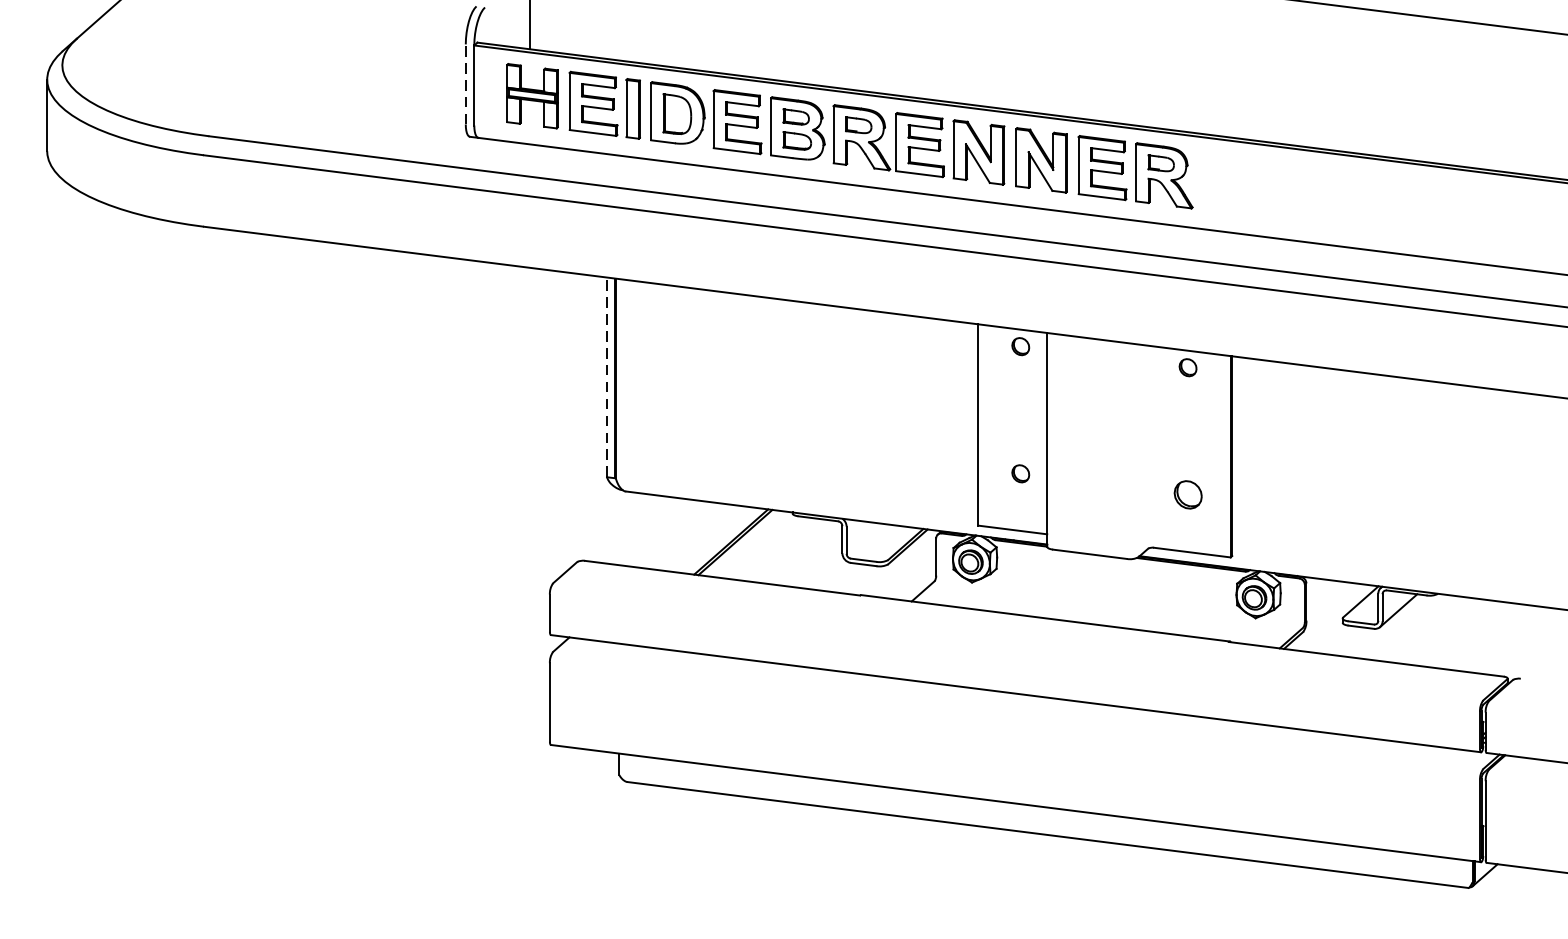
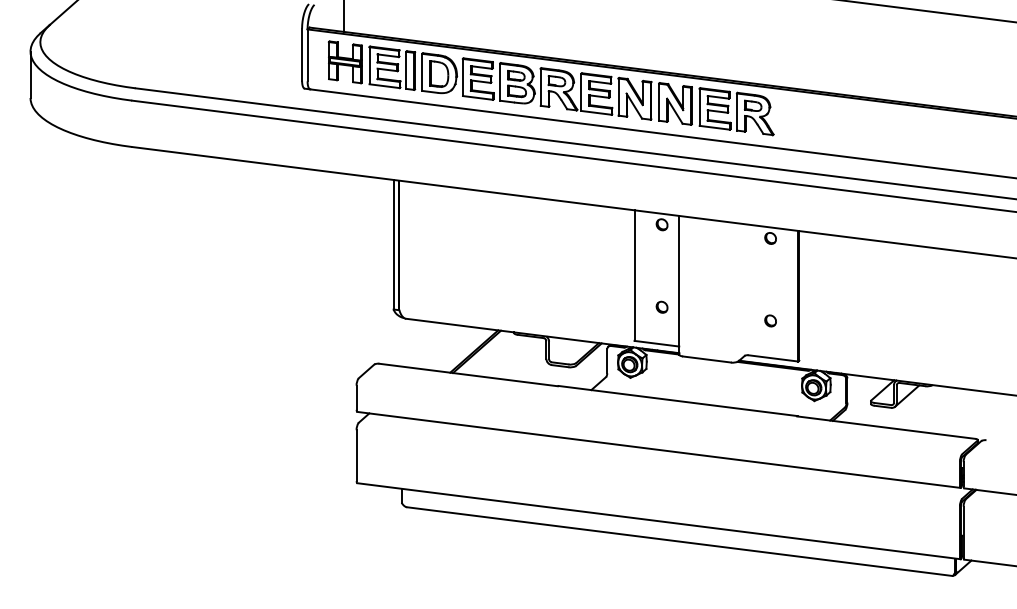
line: (466, 84) -> (302, 54), dashed -> solid
line: (606, 377) -> (393, 244), dashed -> solid
part: (1187, 494) -> (770, 320), size x0.62

